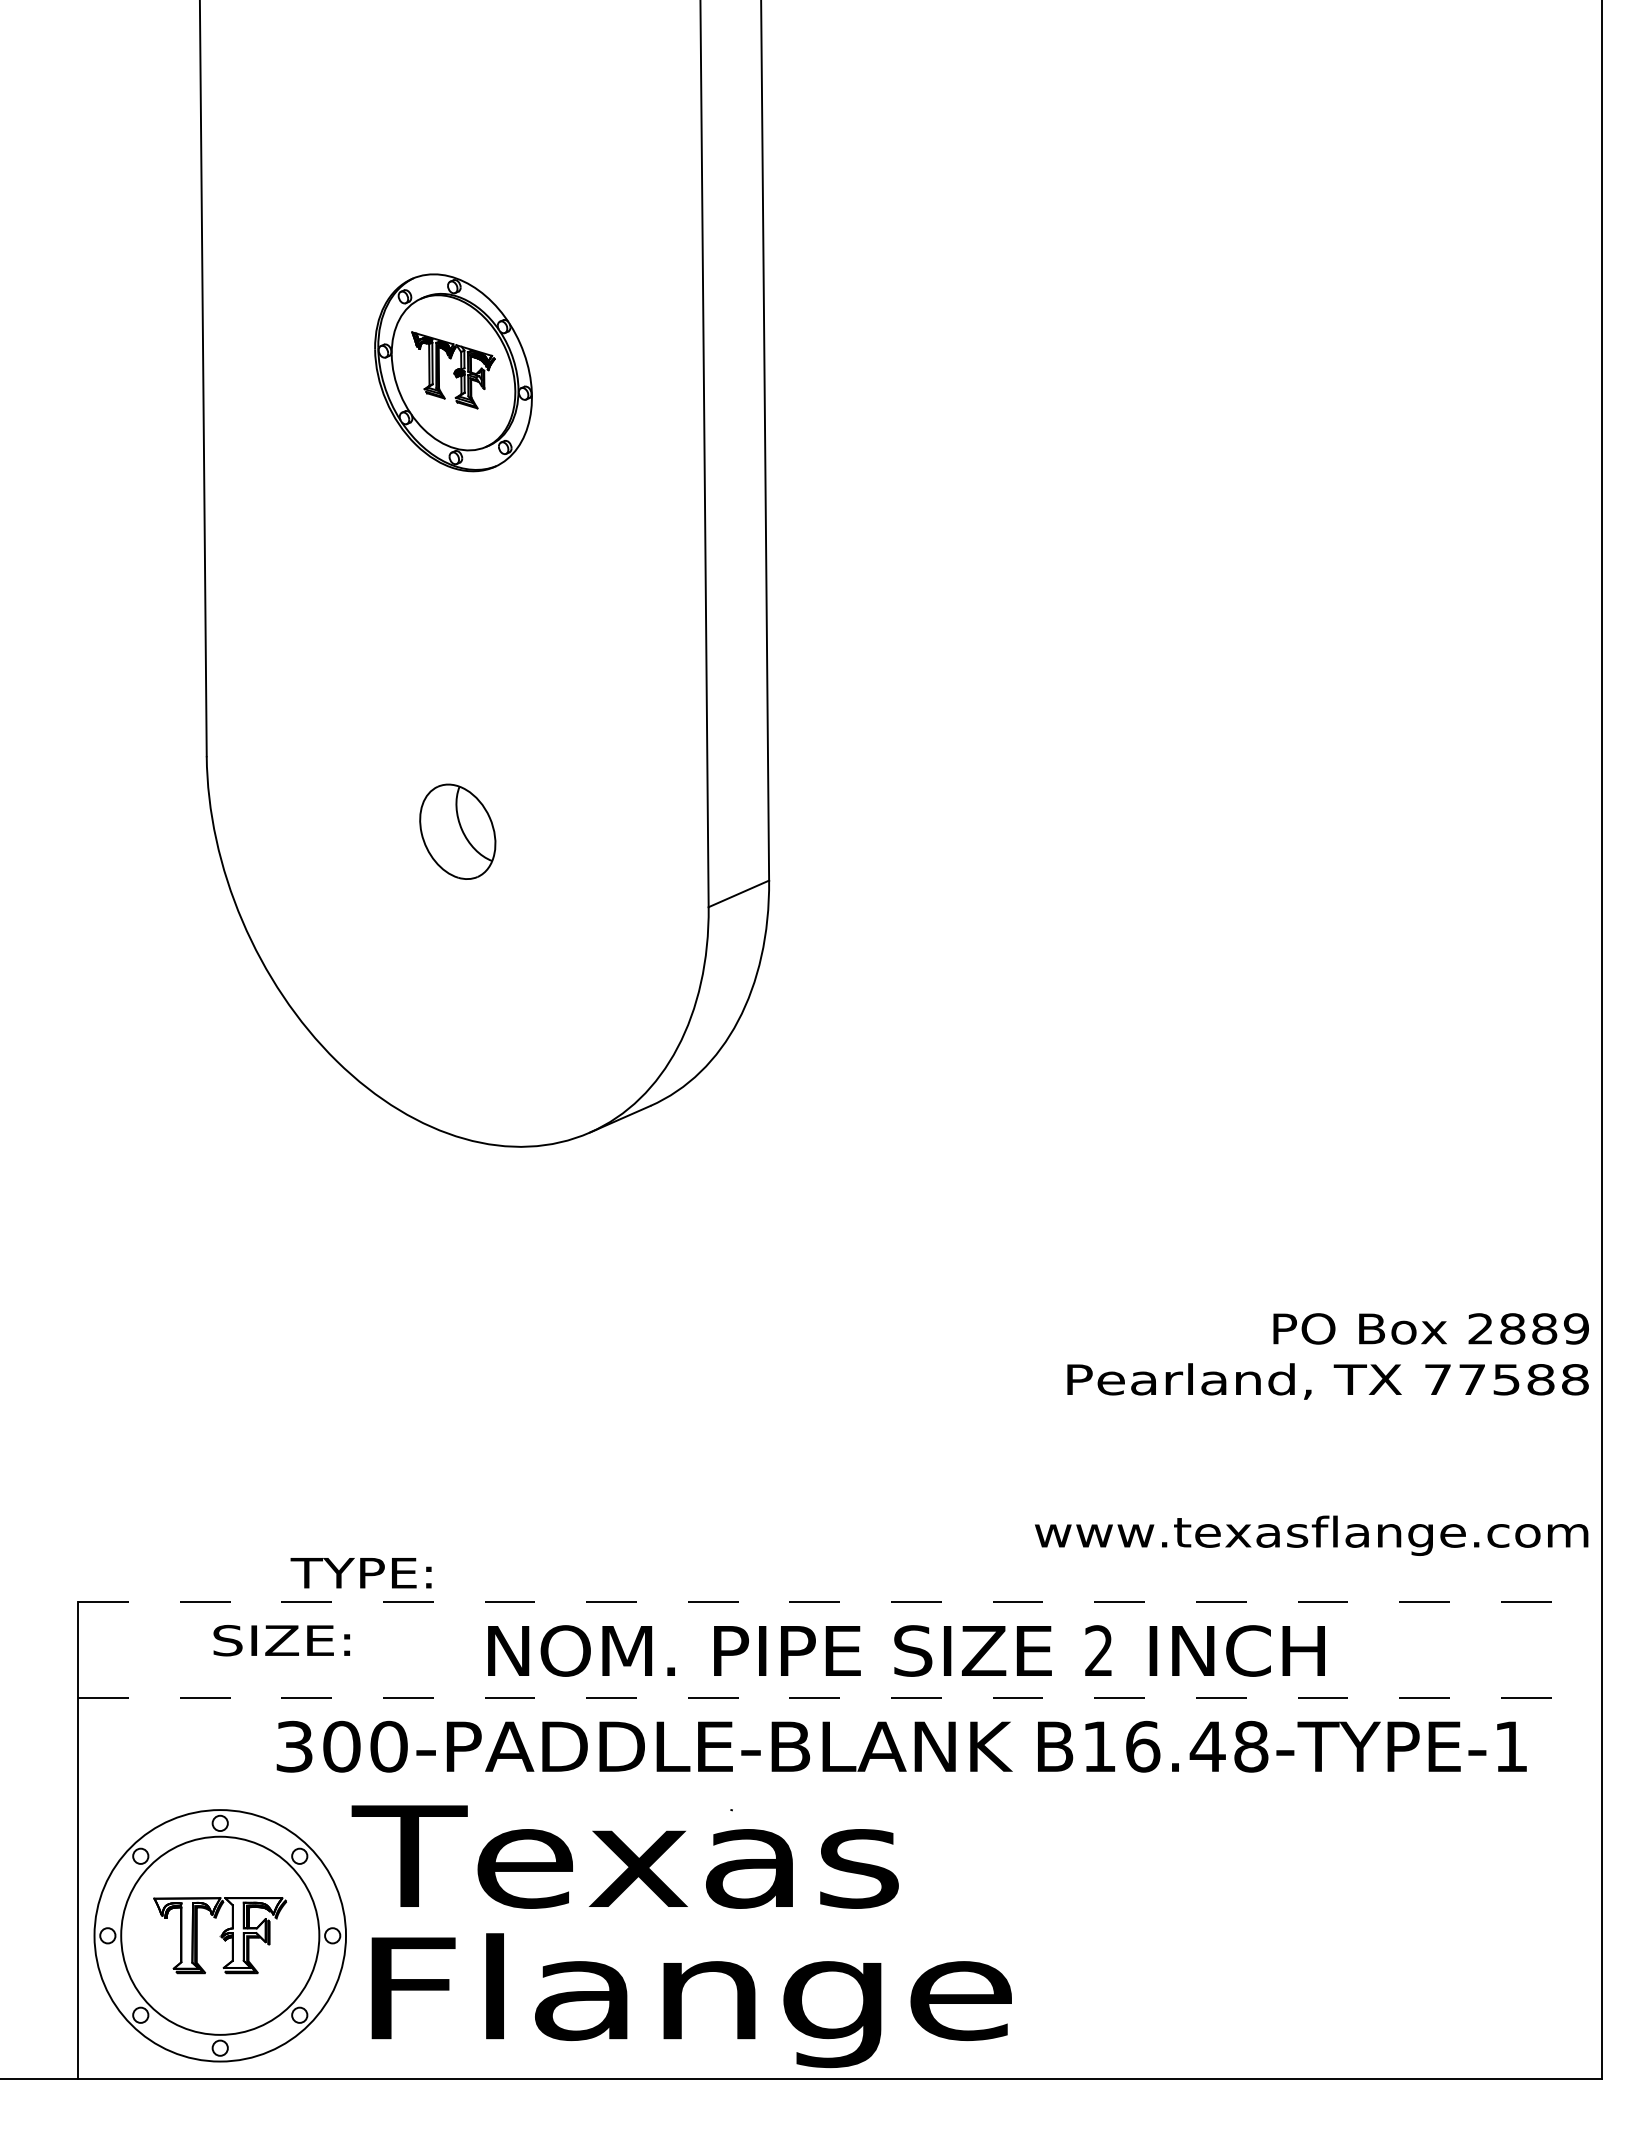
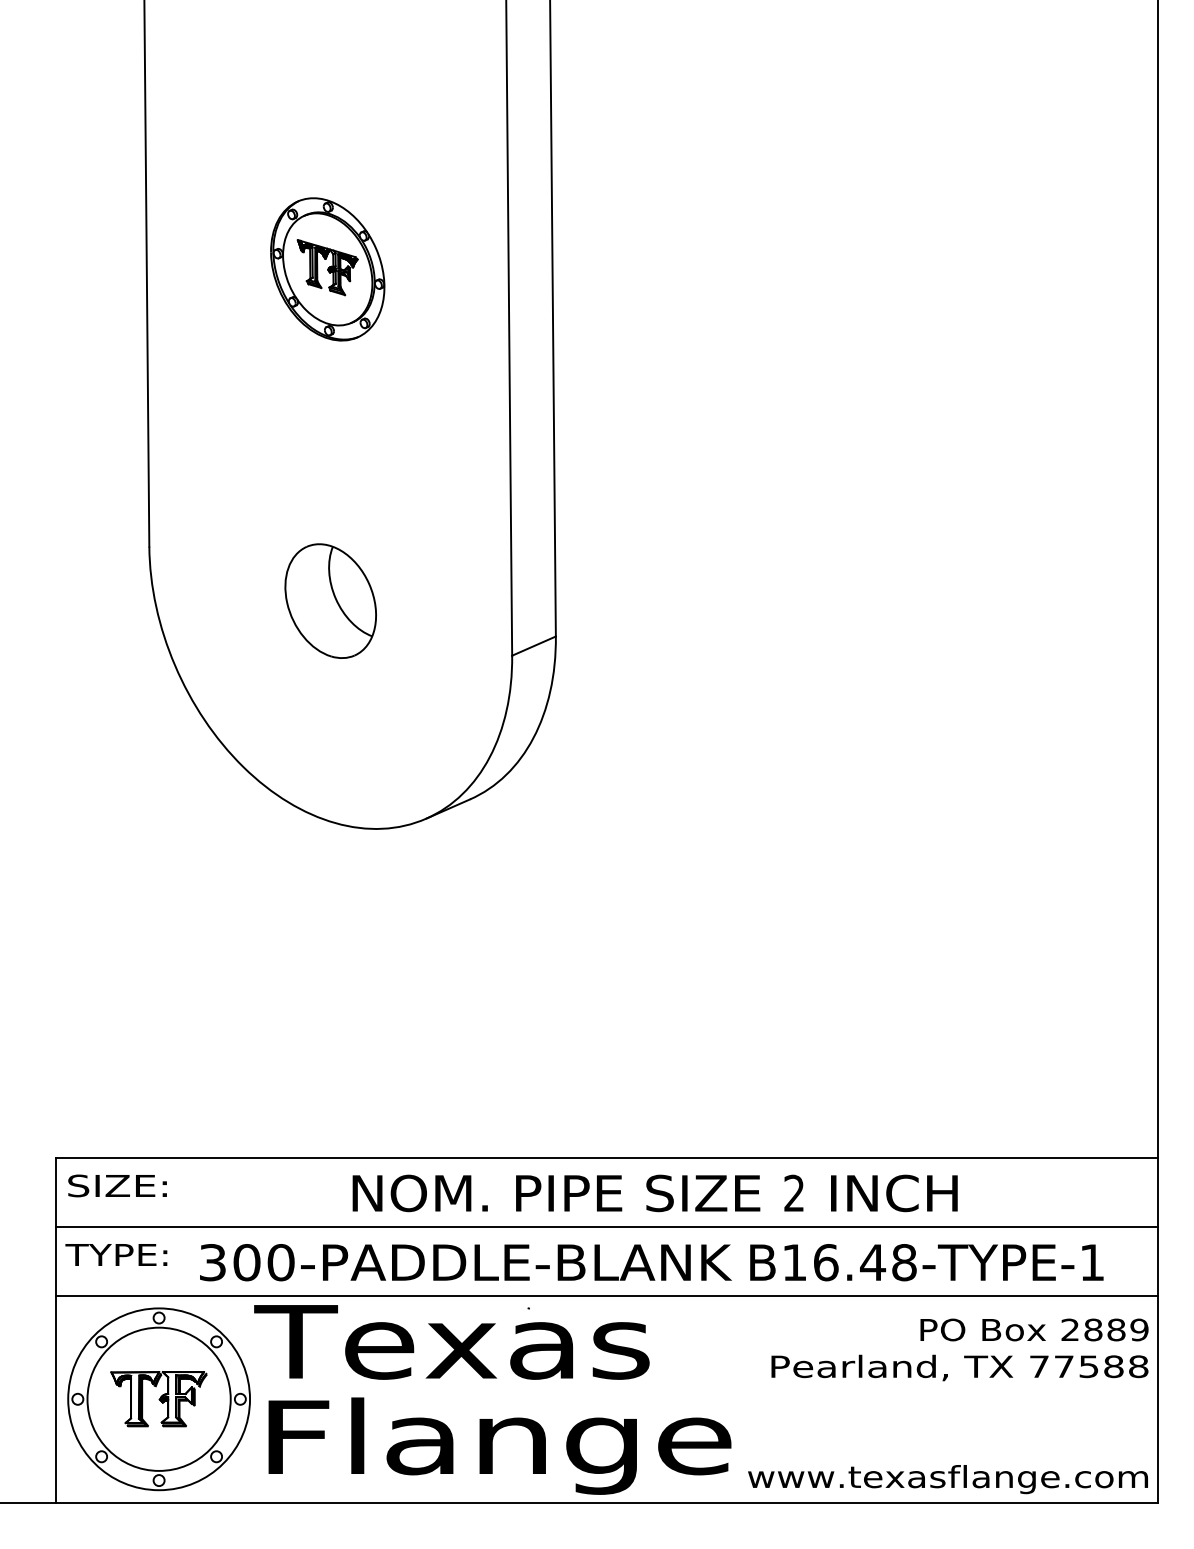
part: (457, 831) -> (330, 601), size x1.67
text: (1311, 1434) -> (947, 1406), moved
text: (360, 1573) -> (115, 1255), moved
line: (840, 1602) -> (607, 1158), dashed -> solid
text: (281, 1640) -> (117, 1185), moved
line: (840, 1697) -> (607, 1227), dashed -> solid
line: (840, 1792) -> (607, 1295), added

